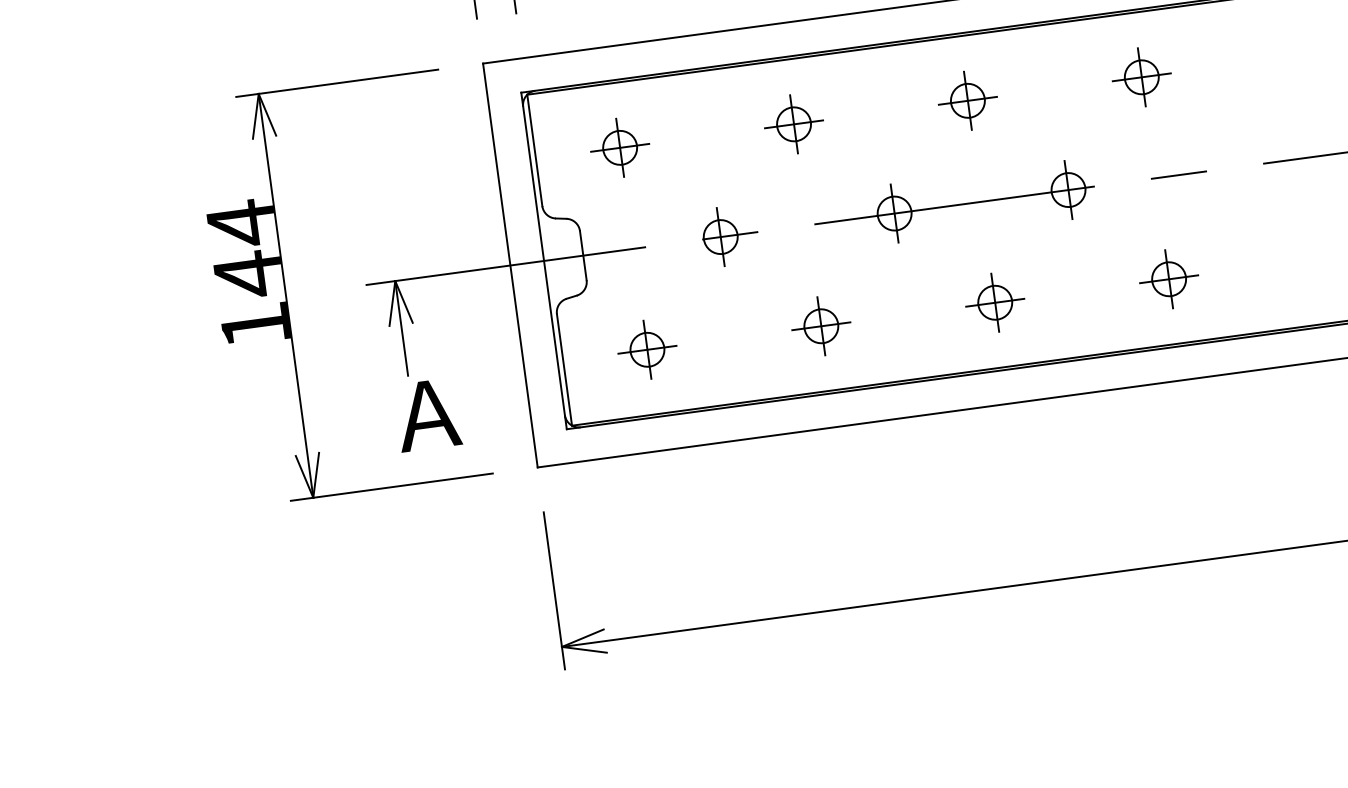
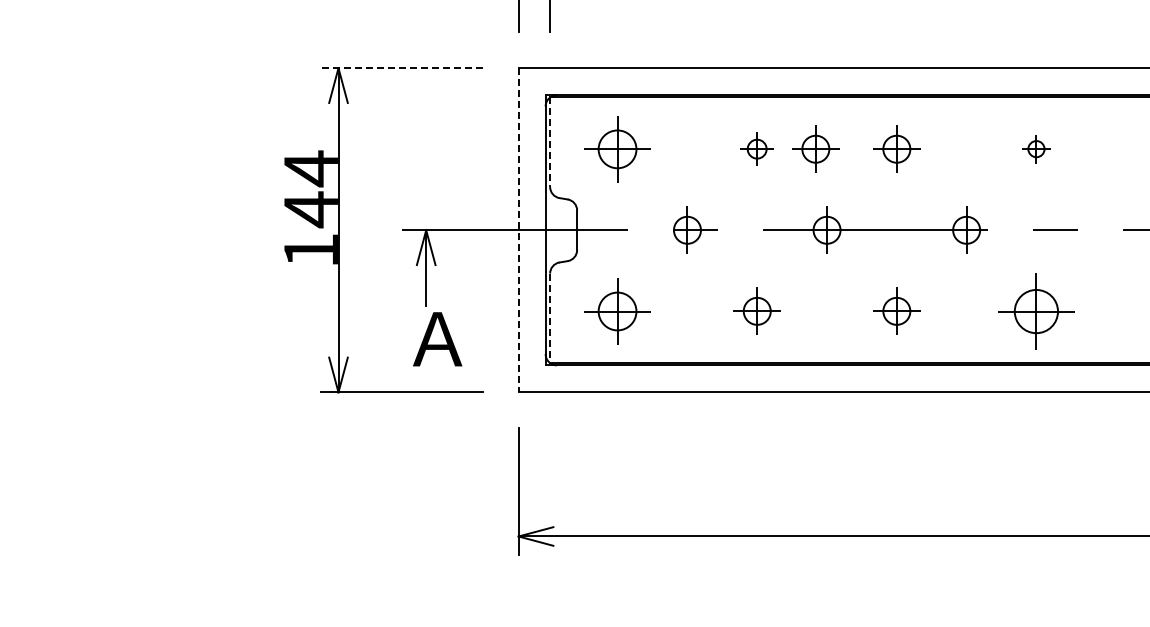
part: (1141, 76) -> (1036, 148), size x0.6
line: (337, 83) -> (401, 68), solid -> dashed
part: (866, 113) -> (815, 148), added
part: (792, 123) -> (756, 148), size x0.7
part: (619, 146) -> (617, 148), size x1.4
line: (535, 150) -> (550, 142), solid -> dashed
line: (510, 265) -> (518, 230), solid -> dashed
part: (1169, 278) -> (1036, 310), size x1.6
part: (647, 348) -> (617, 310), size x1.4
line: (564, 370) -> (550, 318), solid -> dashed

